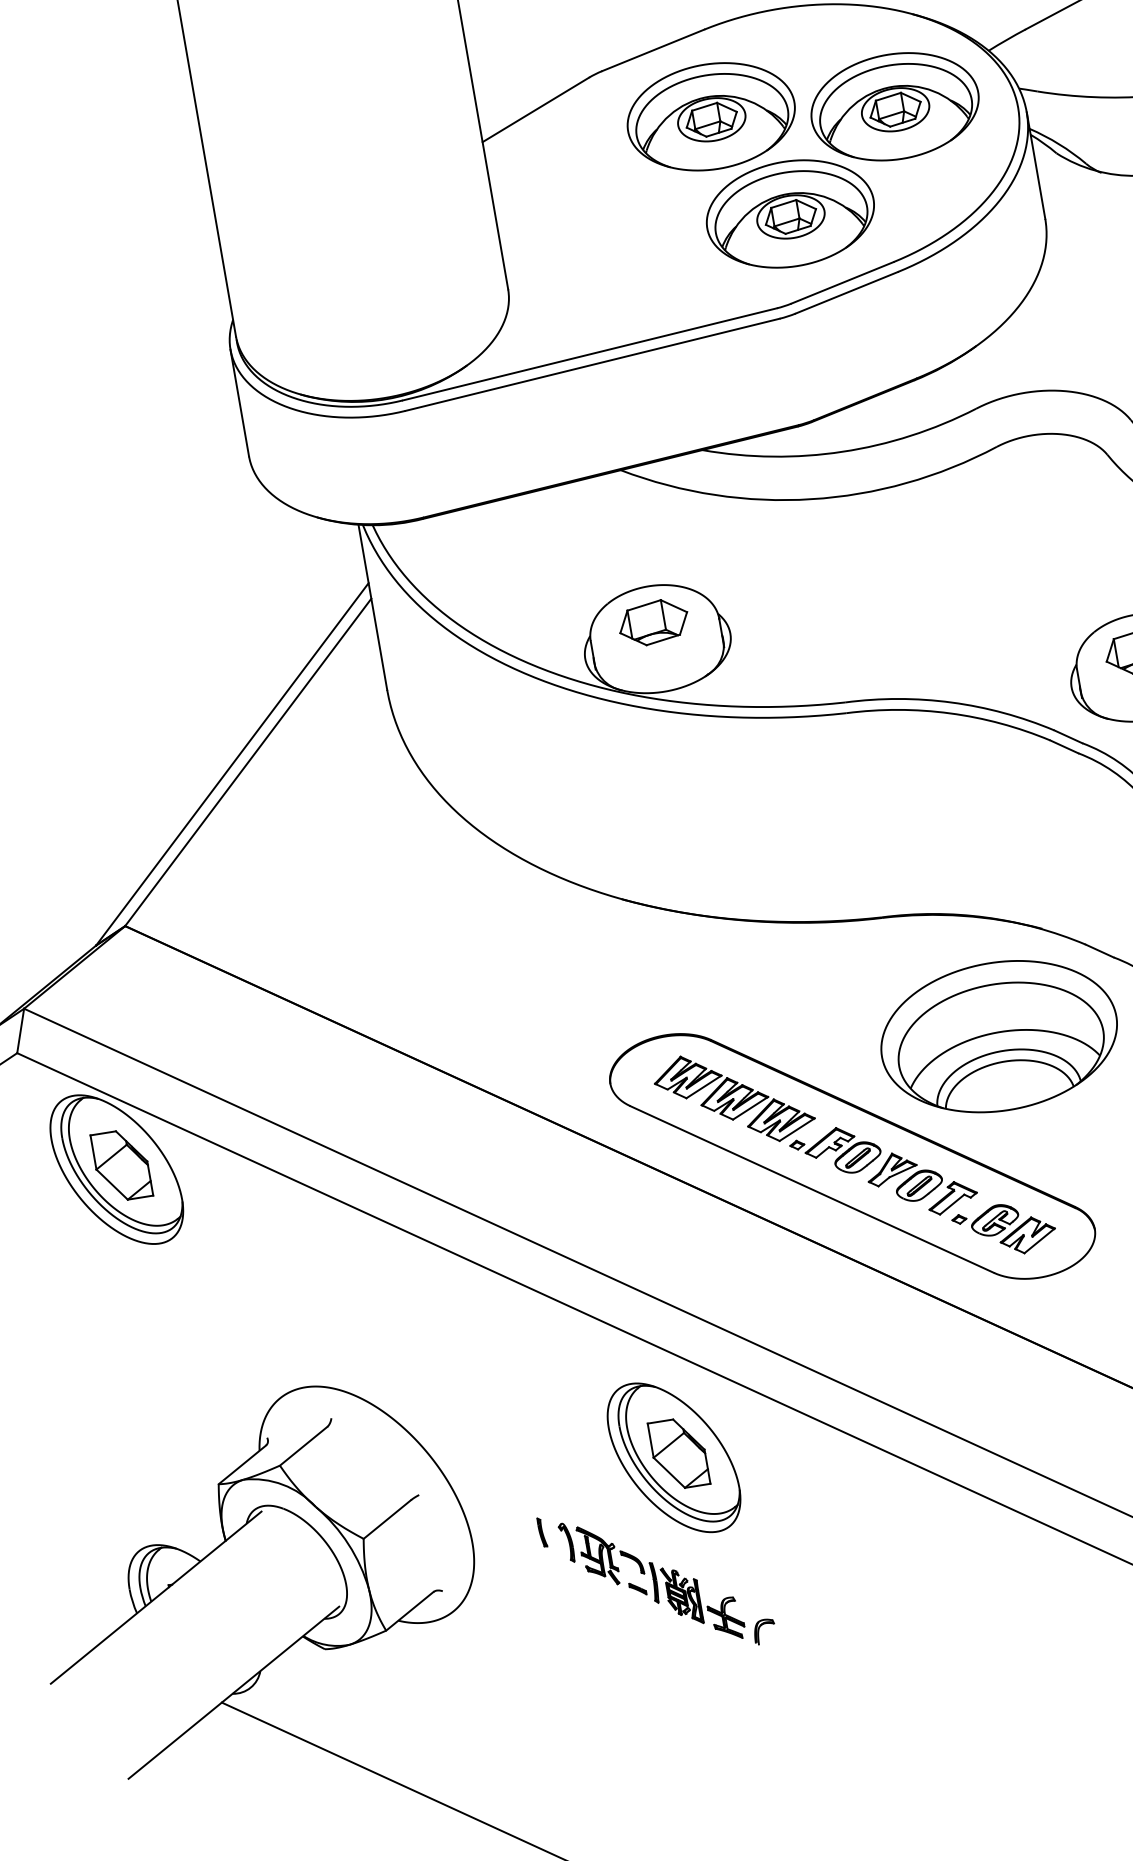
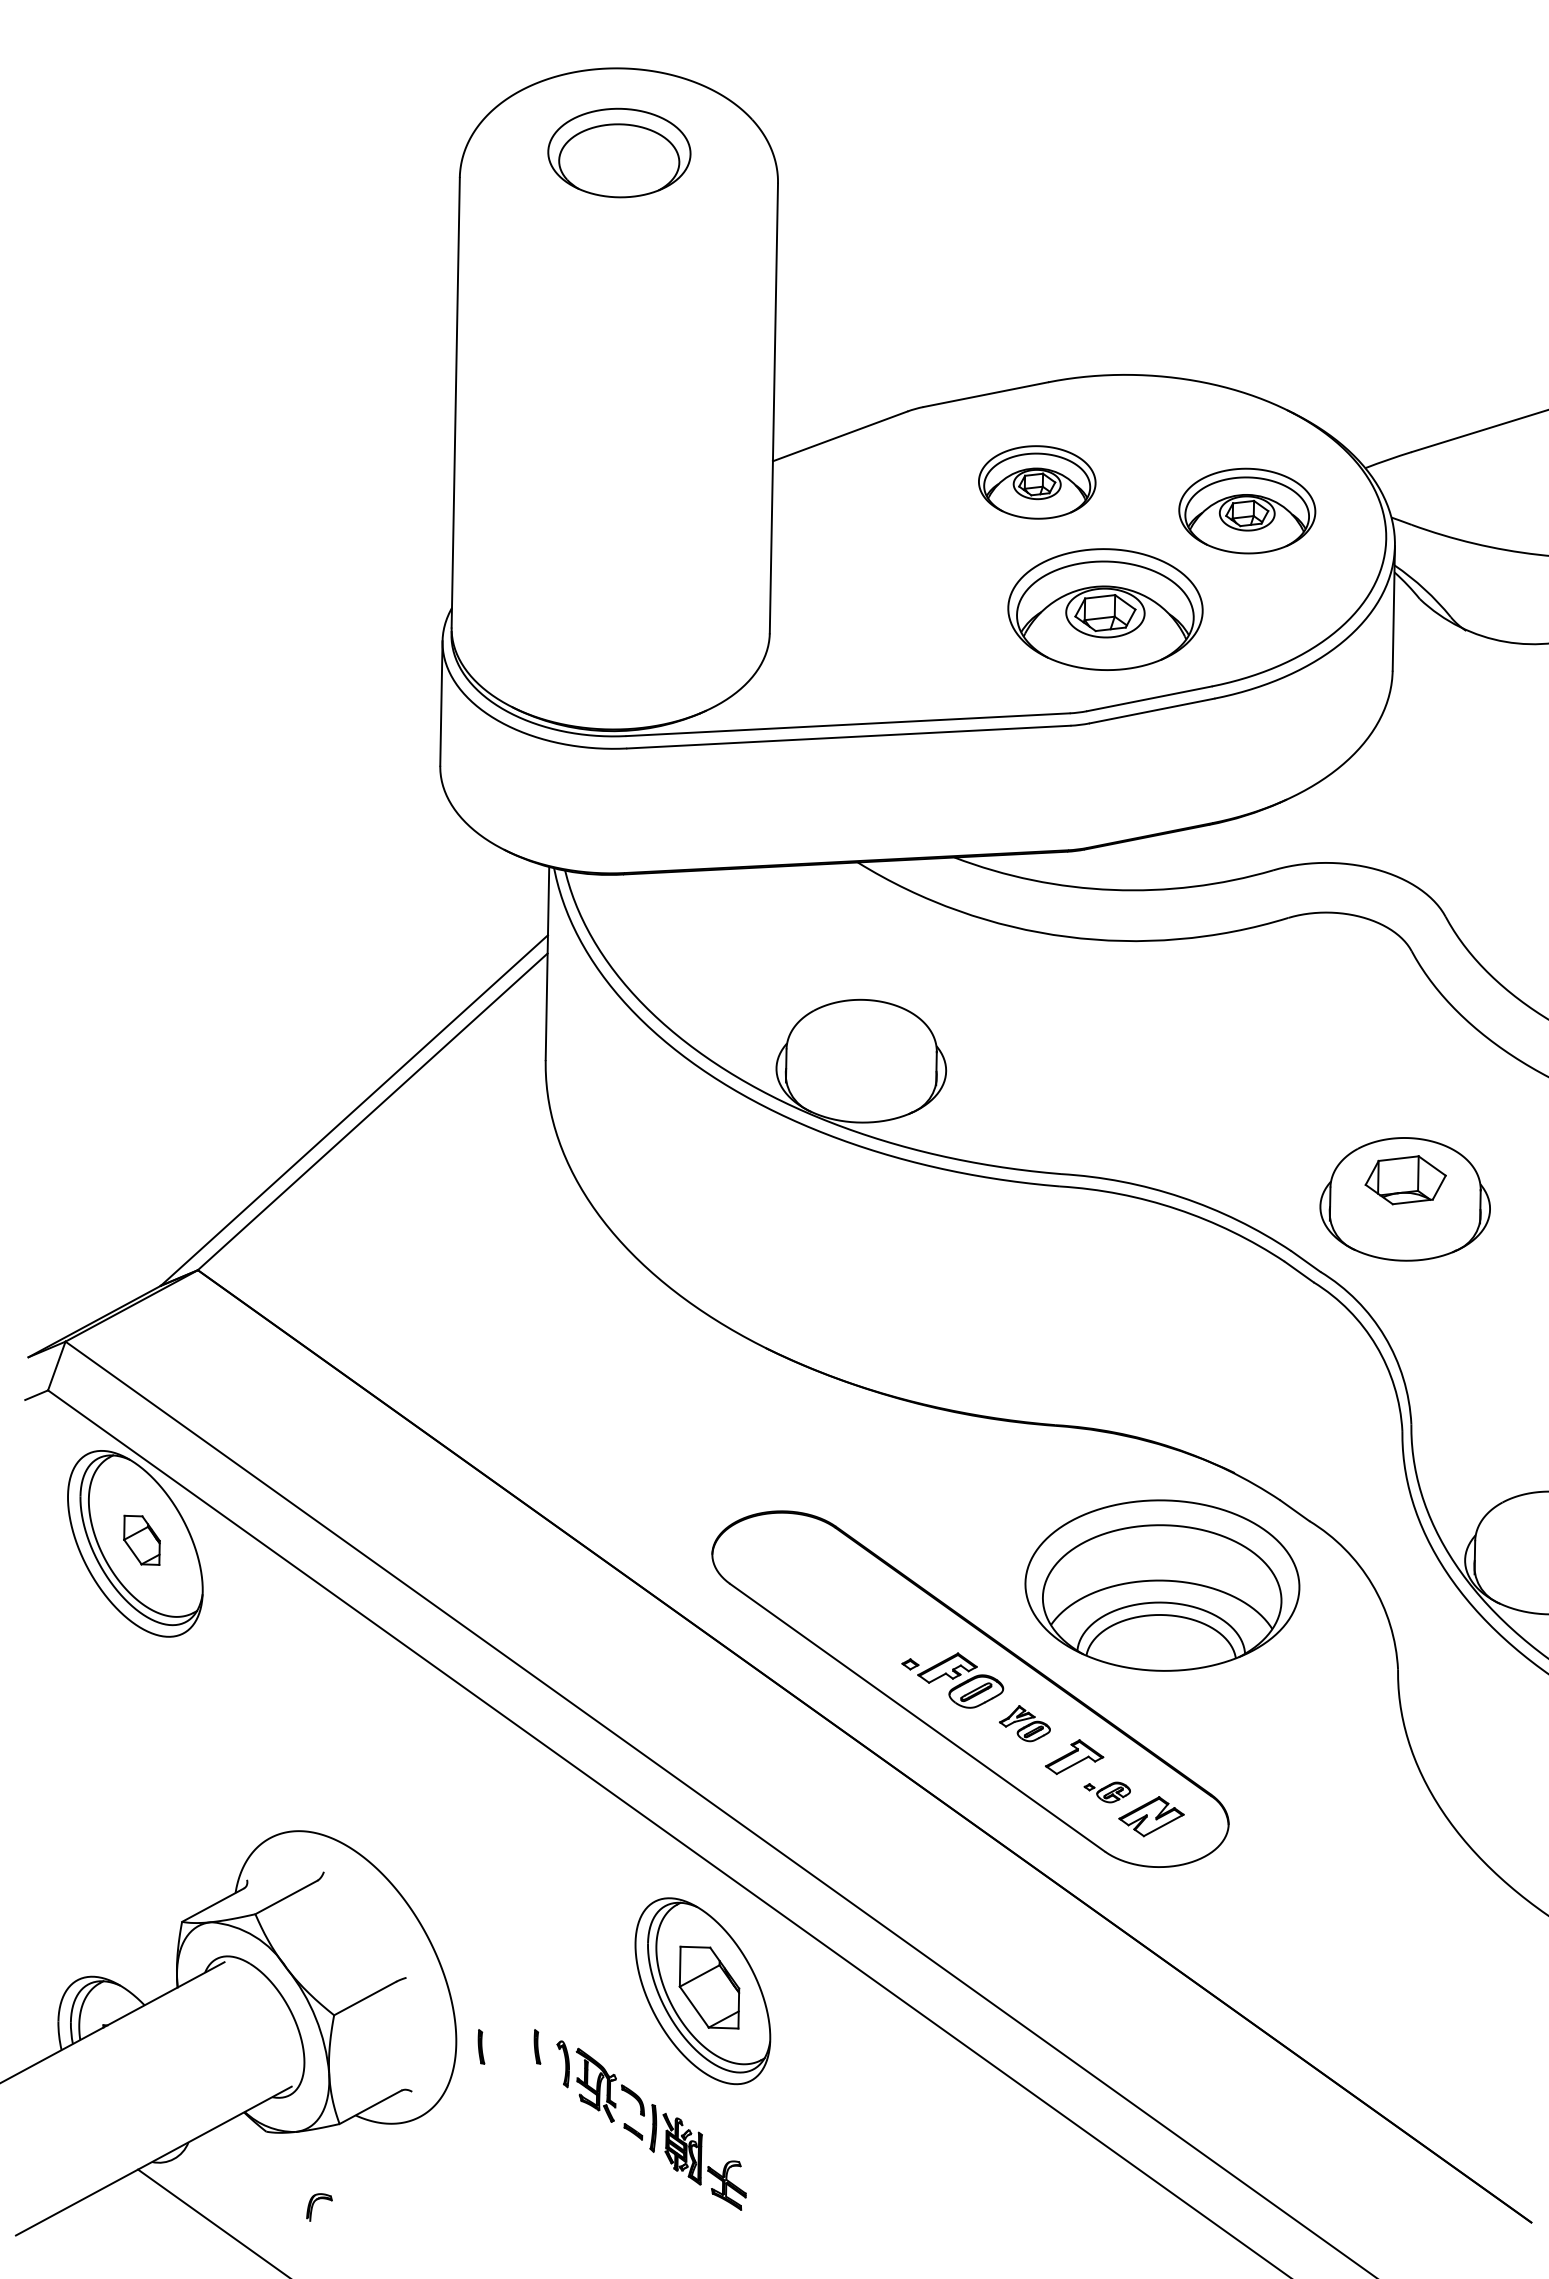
part: (895, 106) -> (1247, 510), size x0.7
part: (711, 116) -> (1037, 482), size x0.6
part: (653, 623) -> (861, 1042), removed
part: (733, 1097) -> (848, 1596), removed
part: (121, 1165) -> (141, 1540), size x0.6
part: (904, 1176) -> (1024, 1723), size x0.6
part: (986, 1222) -> (1107, 1792), size x0.6
part: (494, 1541) -> (481, 2046), added
part: (759, 1631) -> (313, 2206), moved

